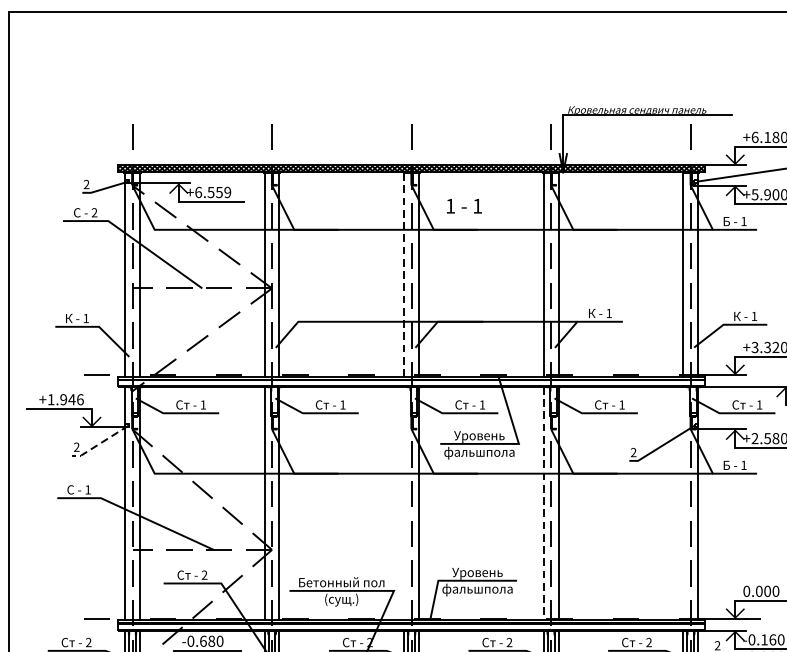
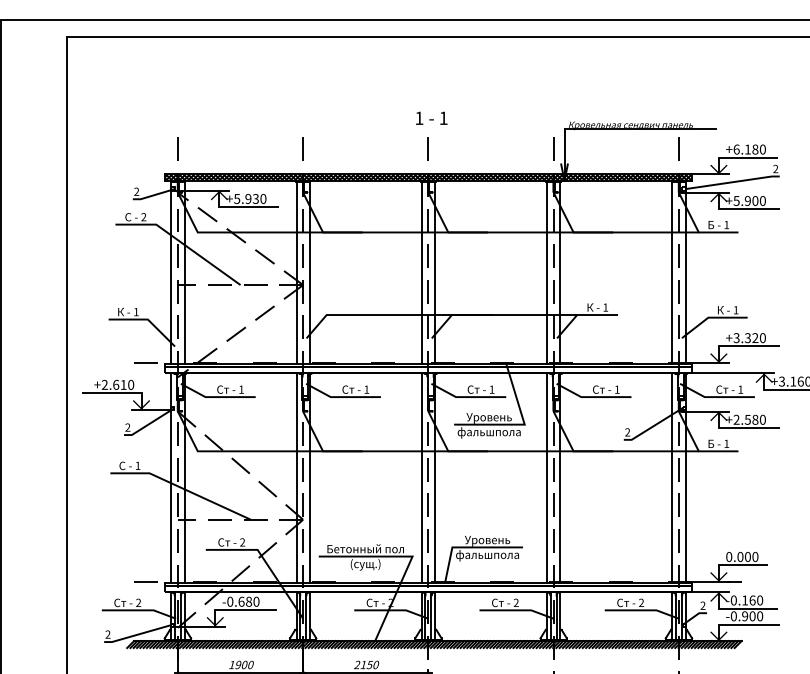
text: (213, 191) -> (250, 198), +6.559 -> +5.930
text: (464, 205) -> (431, 117), moved
line: (403, 275) -> (421, 273), dashed -> solid
text: (65, 399) -> (117, 384), +1.946 -> +2.610
line: (100, 443) -> (149, 424), dashed -> solid
line: (403, 503) -> (421, 478), added
line: (544, 503) -> (547, 478), dashed -> solid
line: (683, 503) -> (672, 478), added

